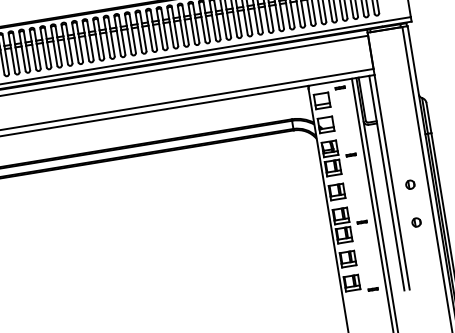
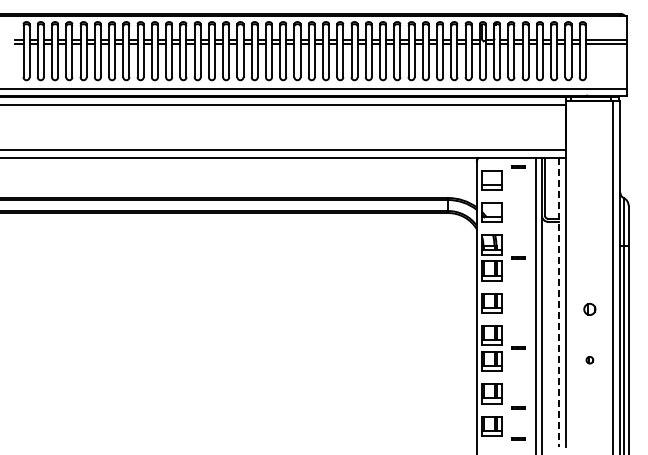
line: (387, 183) -> (559, 302), solid -> dashed
part: (416, 221) -> (589, 359), size x0.6
part: (369, 266) -> (518, 407), added

